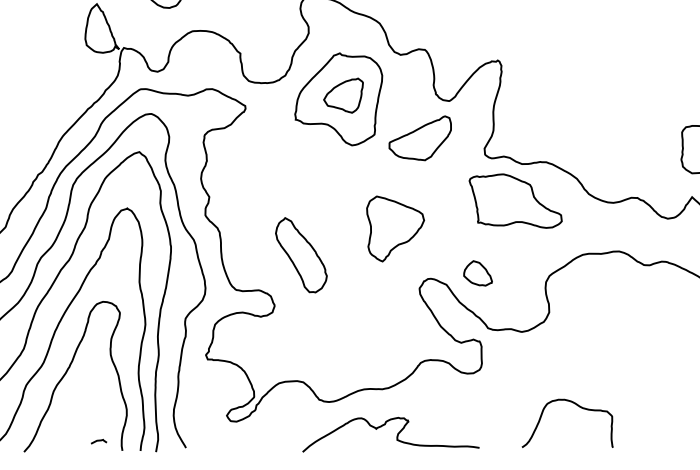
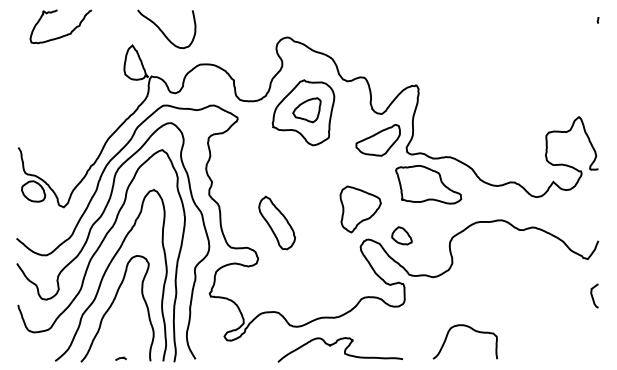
part: (419, 138) -> (377, 140), moved
part: (395, 229) -> (360, 209), moved
curve: (98, 441) -> (120, 358), moved

